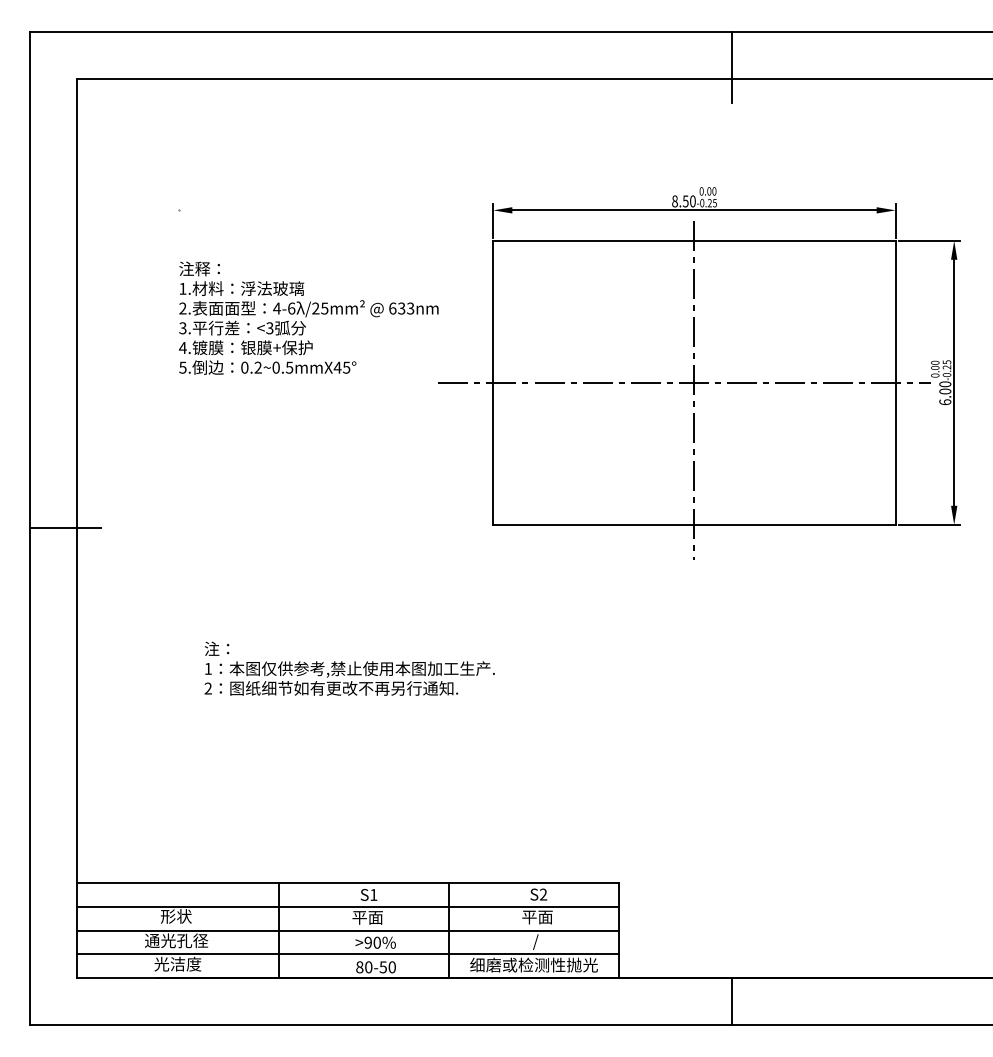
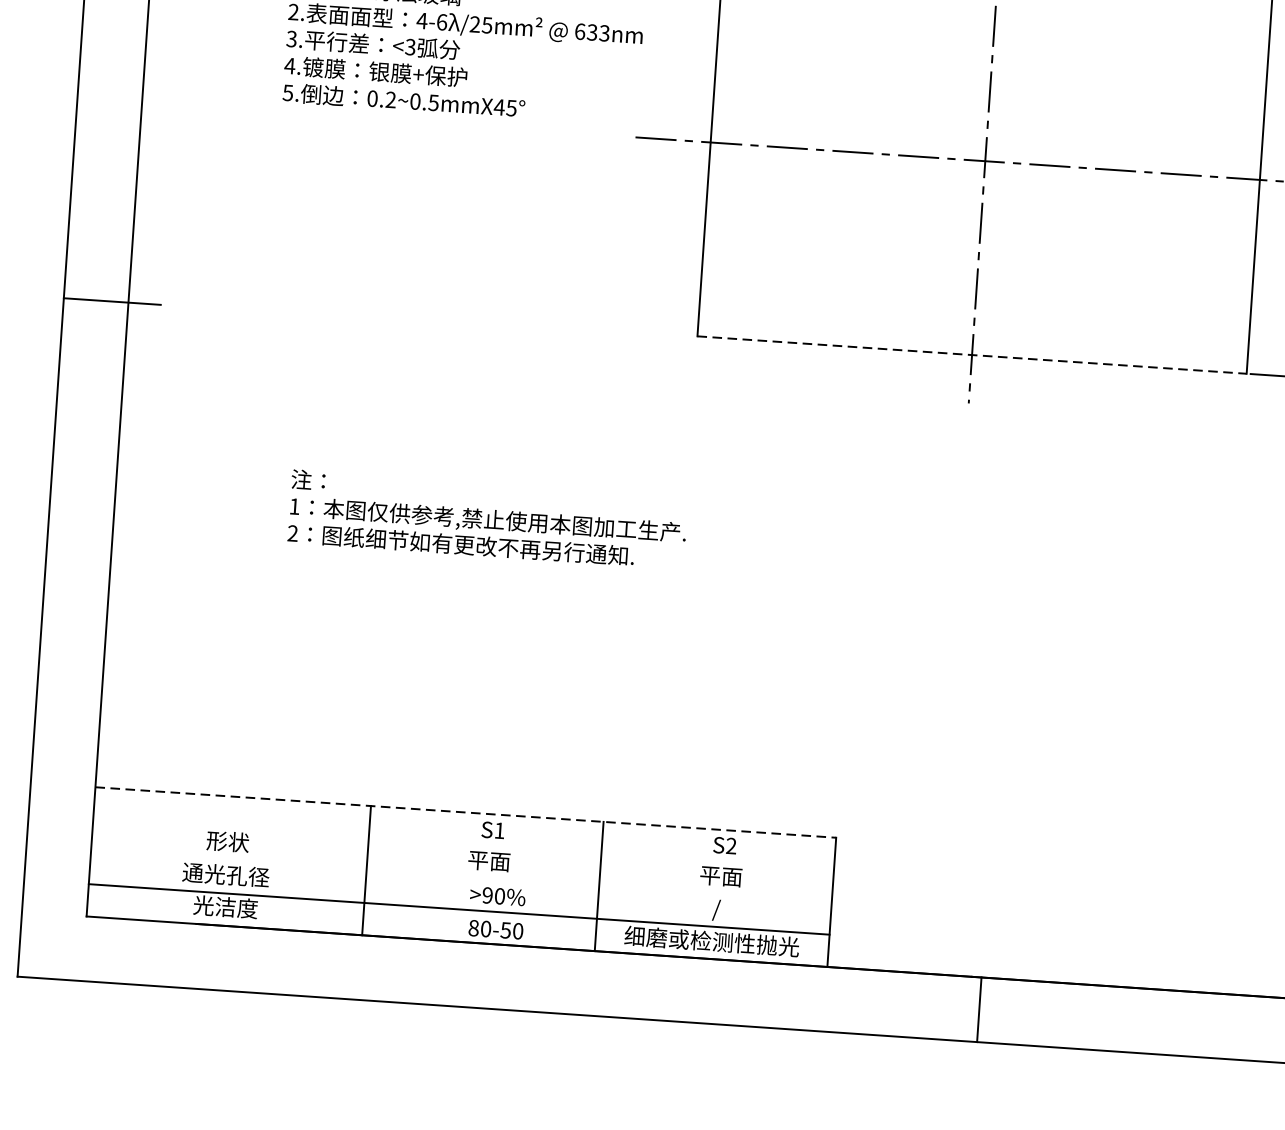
line: (694, 524) -> (972, 354), solid -> dashed
line: (348, 883) -> (466, 812), solid -> dashed
line: (348, 907) -> (463, 845), removed
line: (348, 930) -> (461, 876), removed

